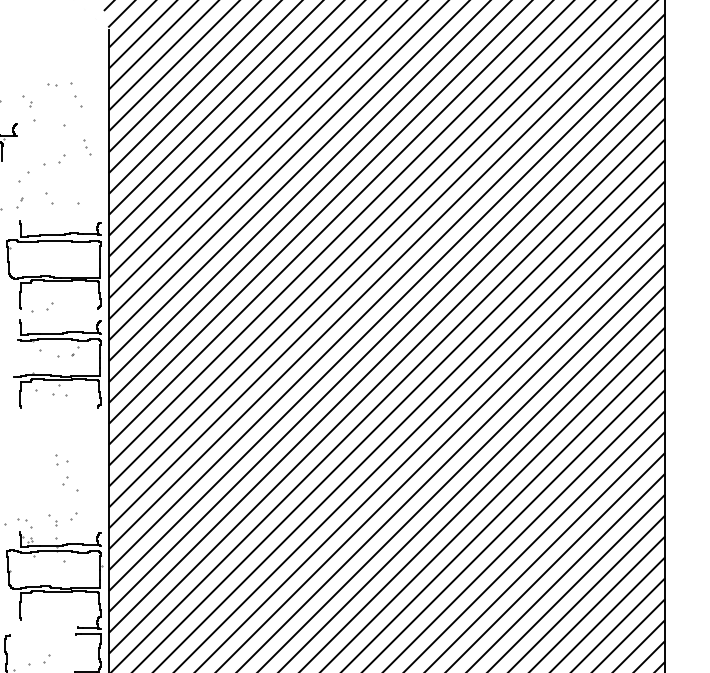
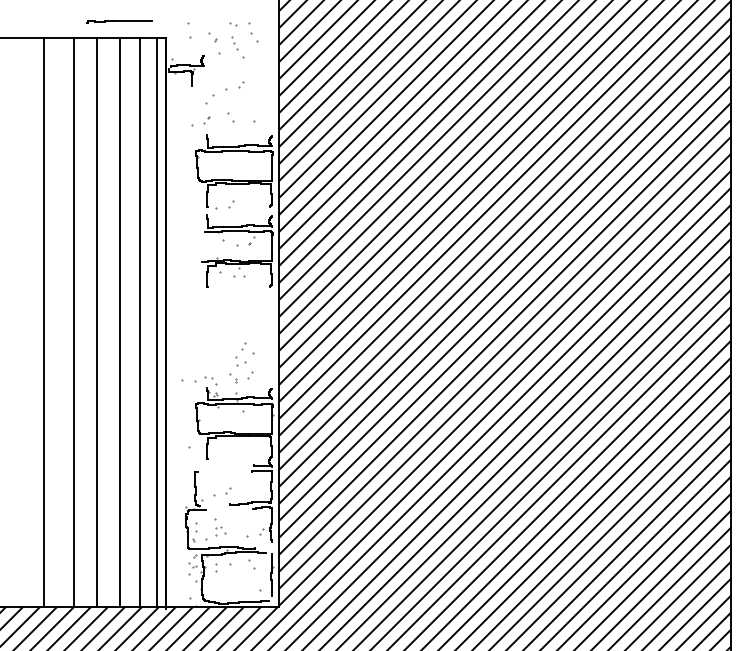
part: (86, 147) -> (234, 43), moved
part: (61, 460) -> (240, 361), moved

